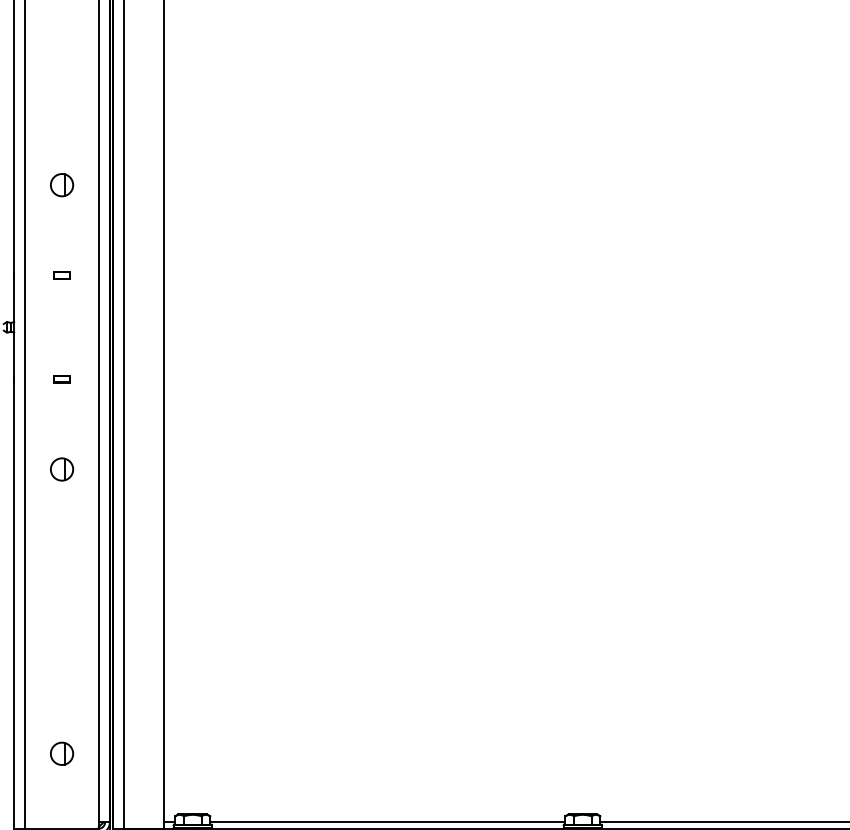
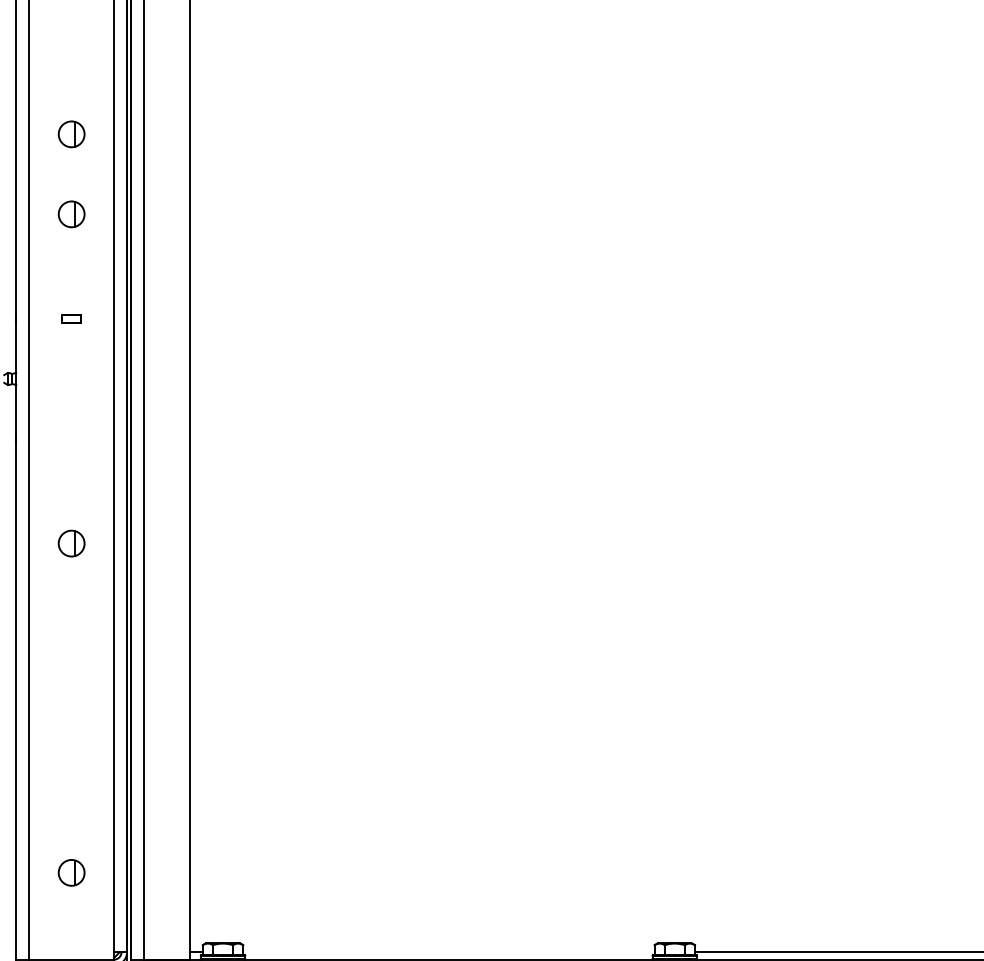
part: (61, 116) -> (71, 134), added
part: (61, 378) -> (71, 438), removed
line: (387, 822) -> (448, 952), removed

